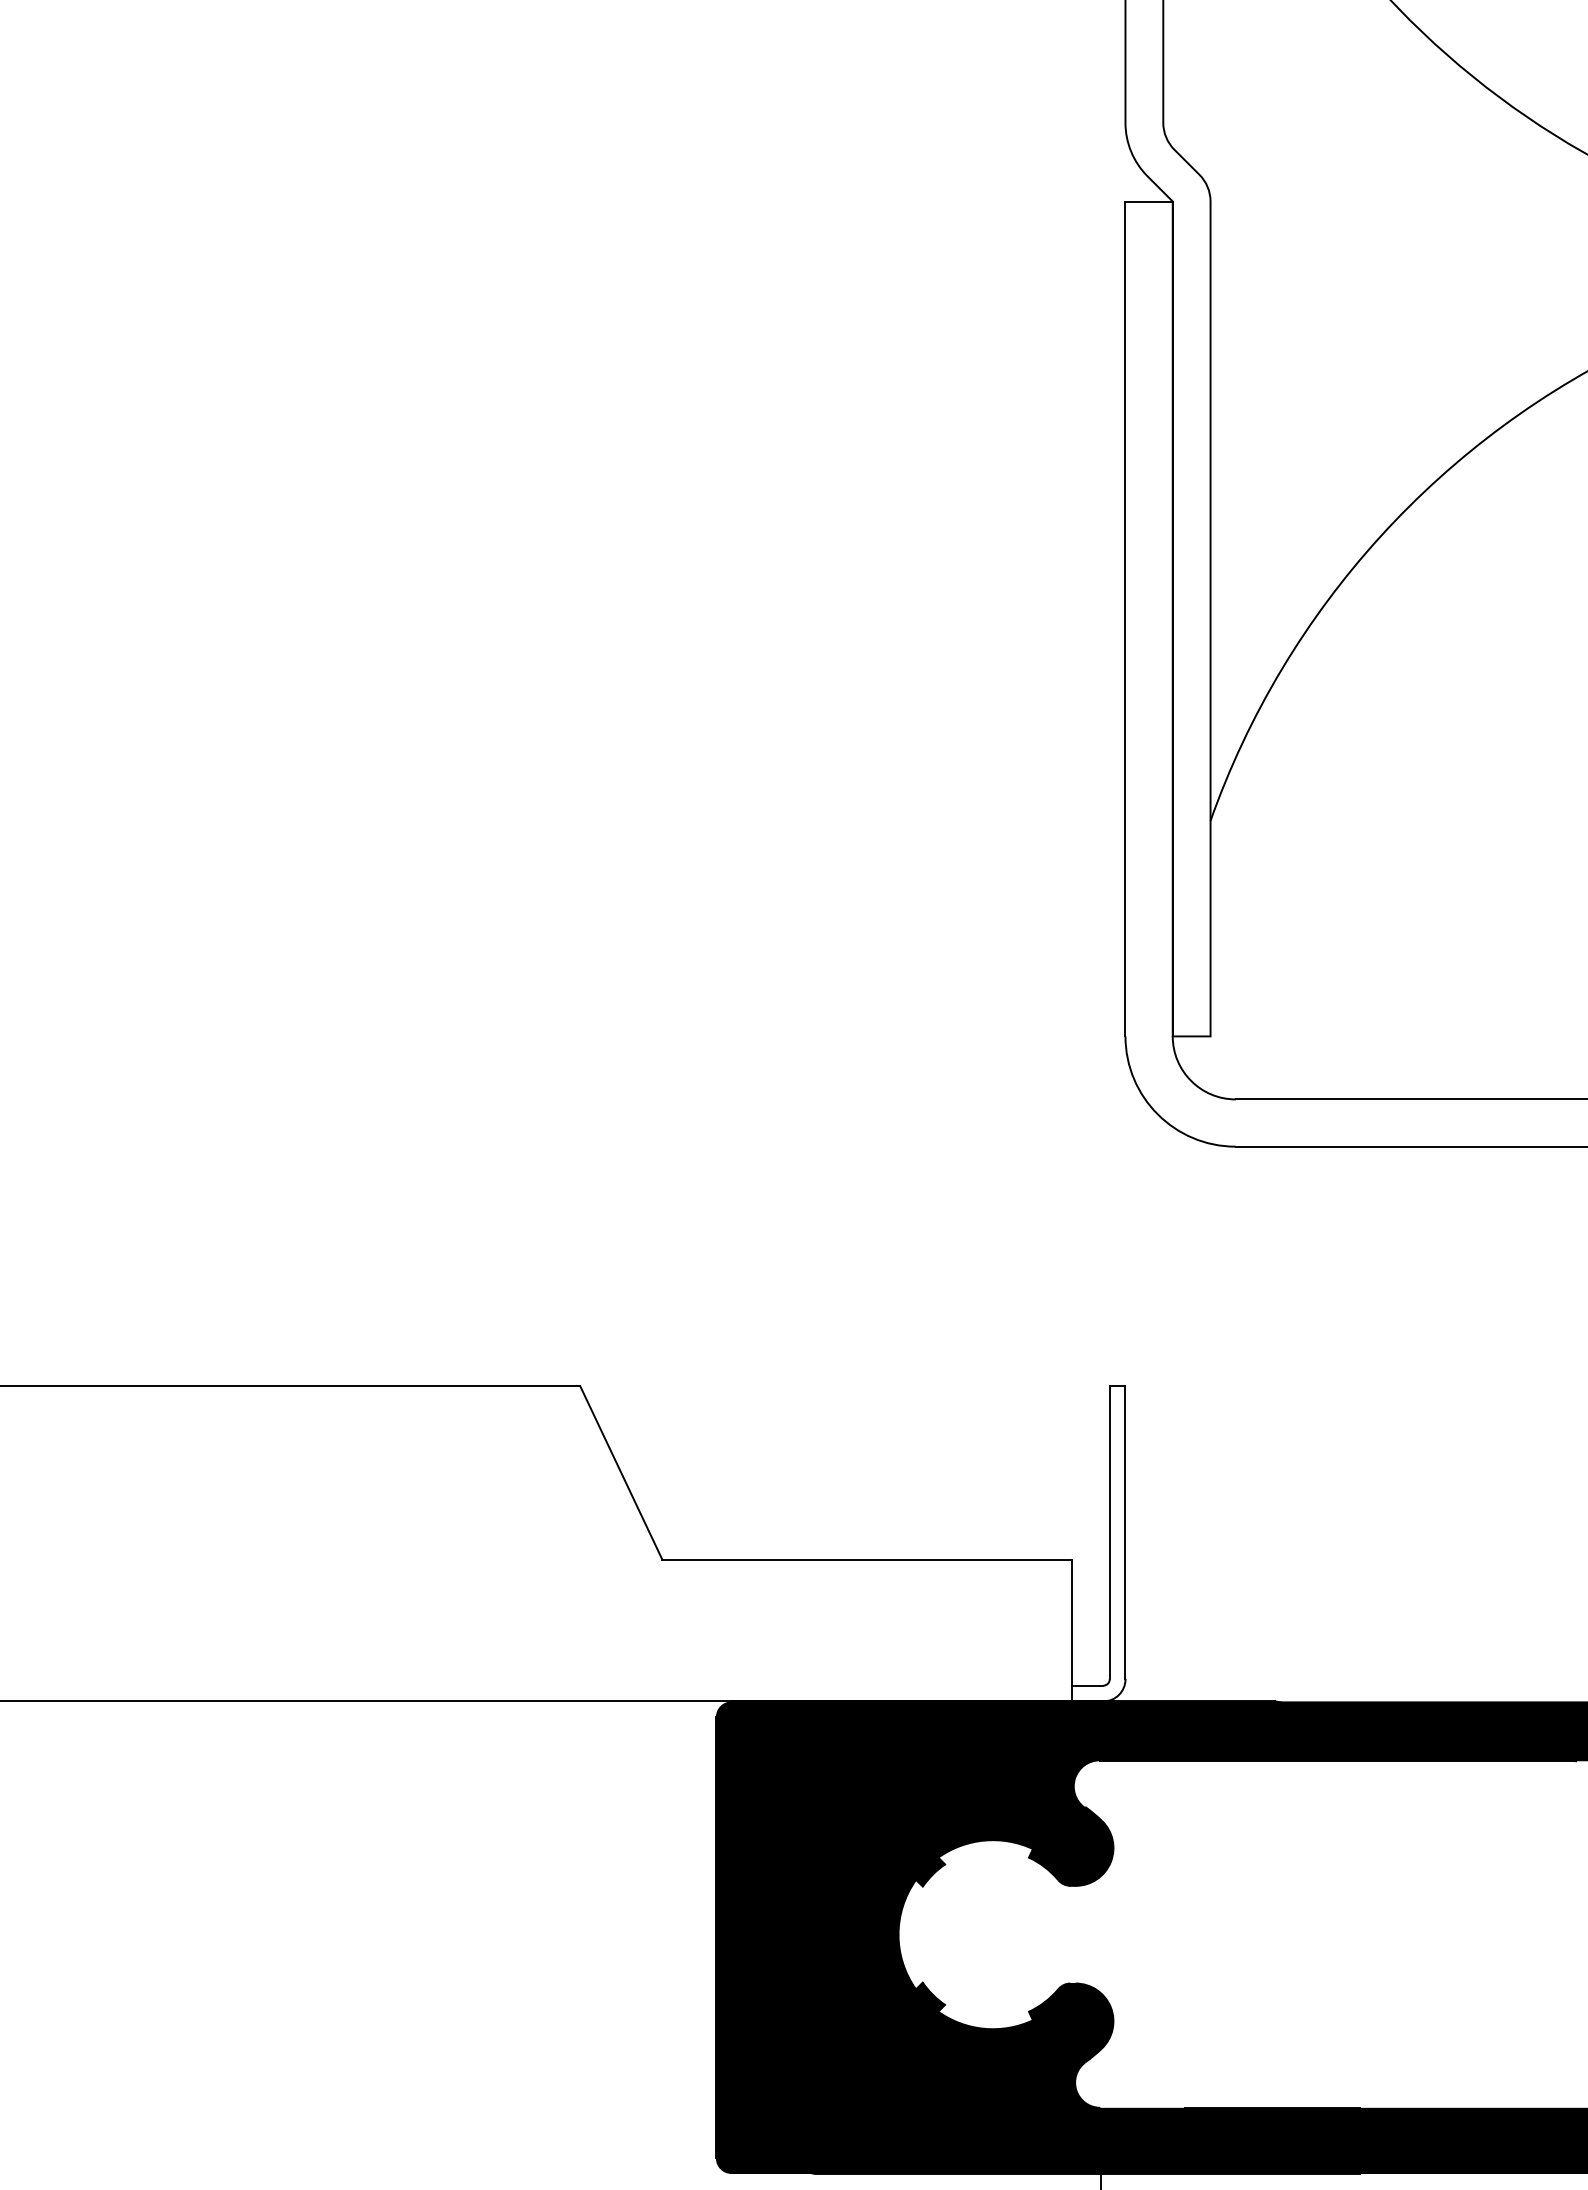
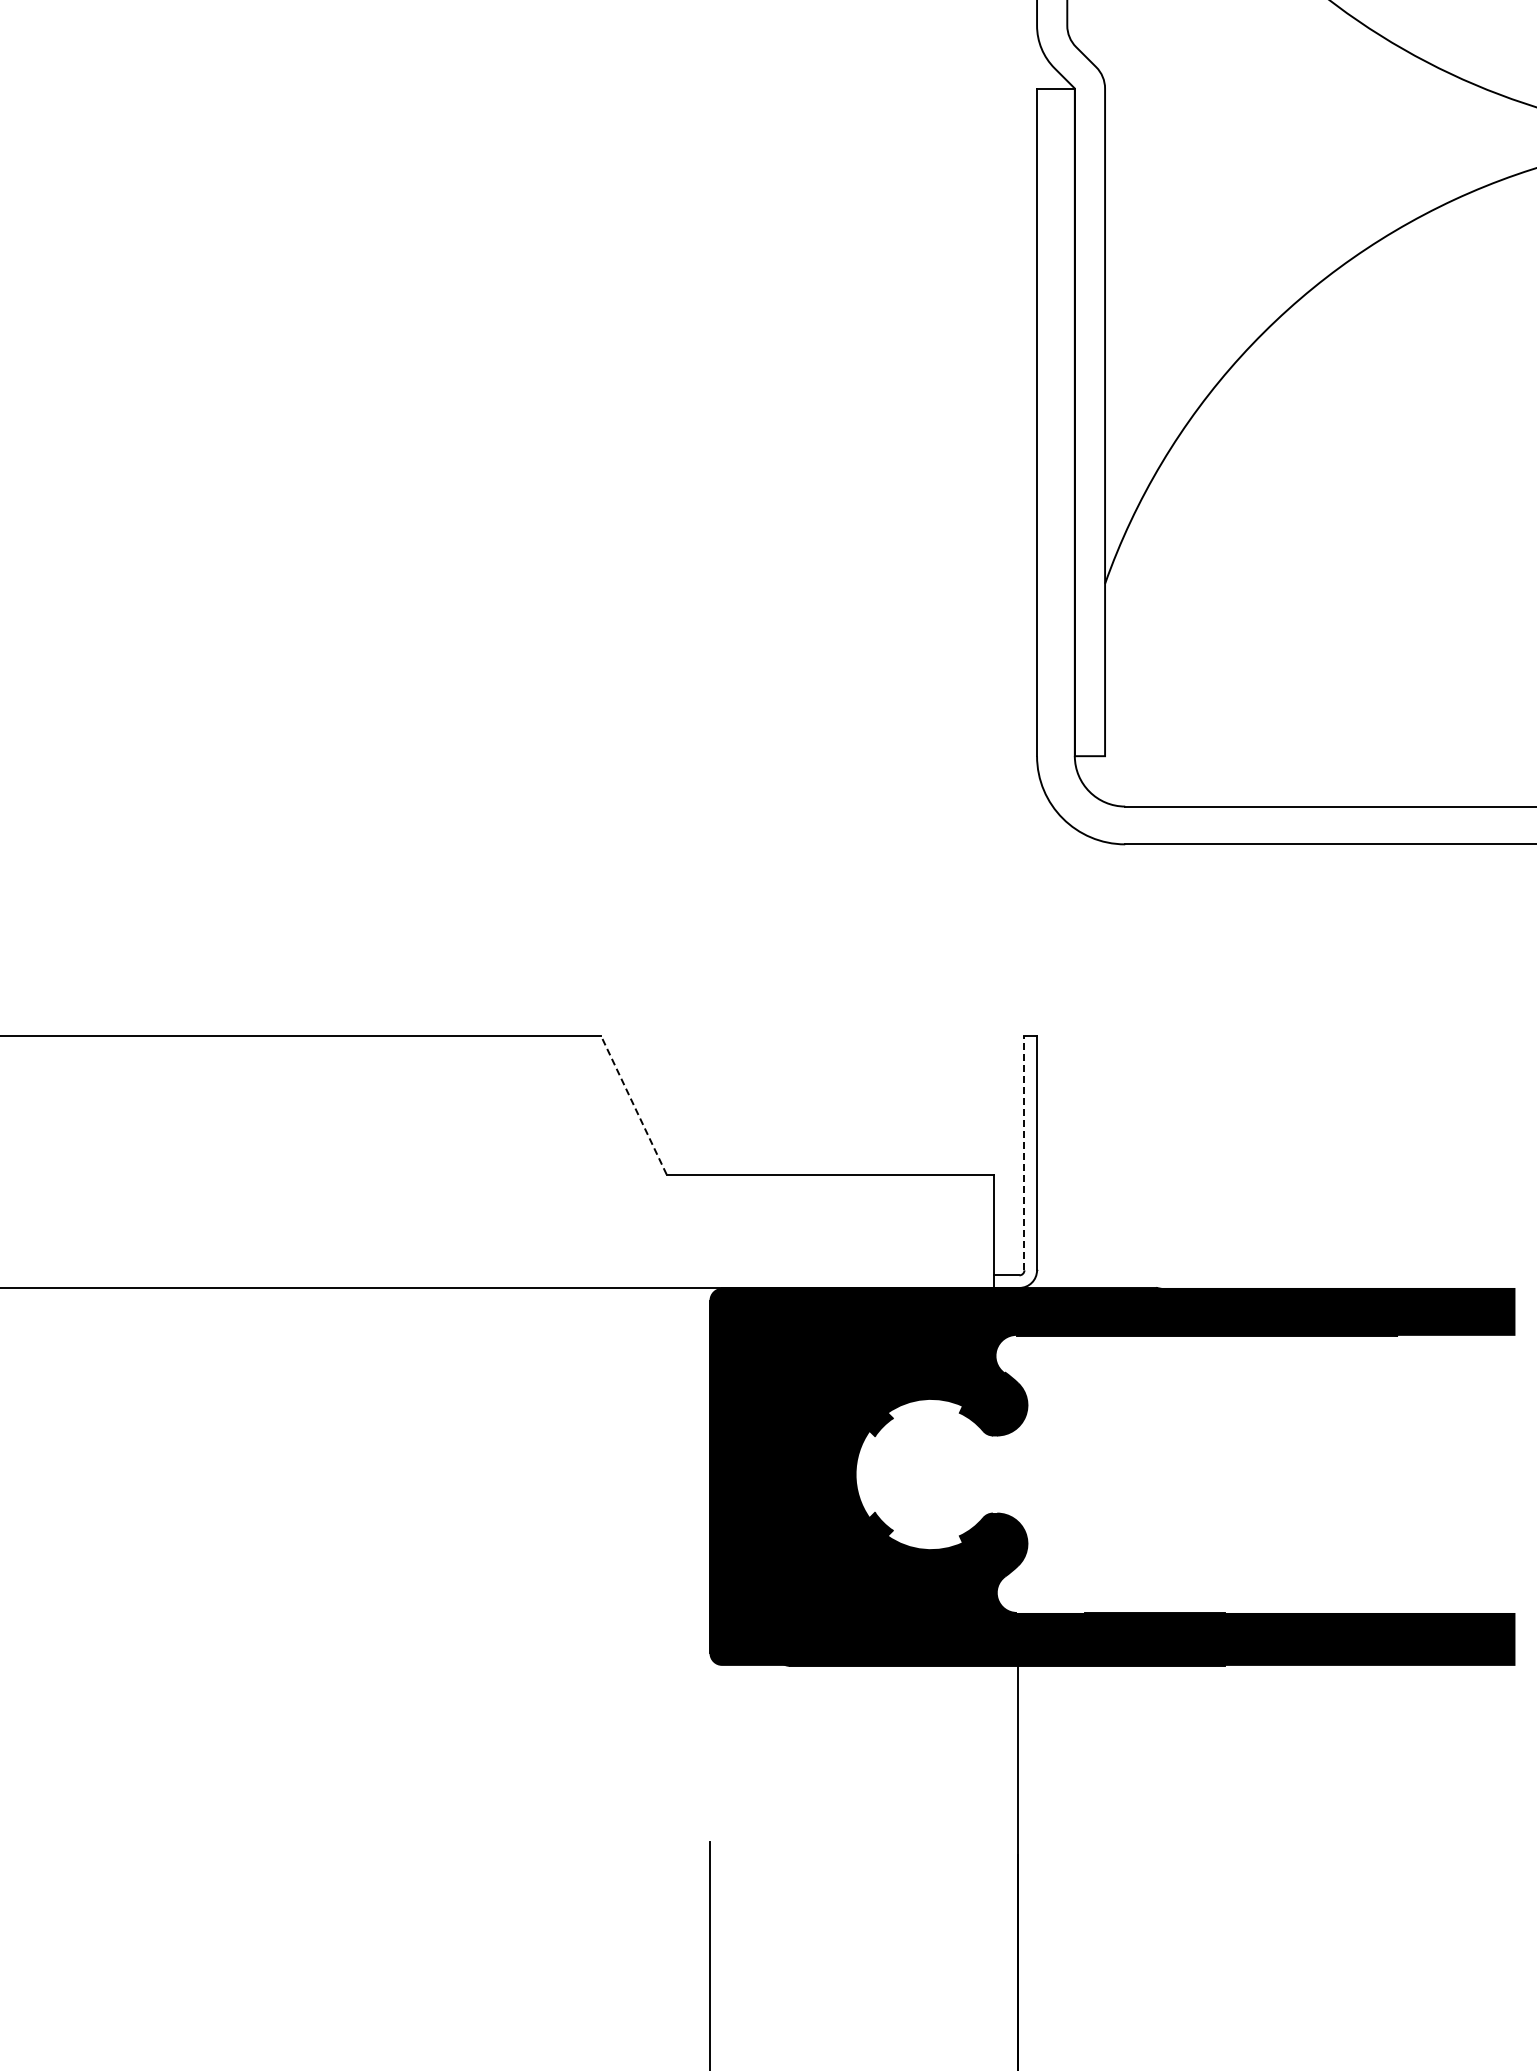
line: (620, 1473) -> (633, 1105), solid -> dashed
line: (1109, 1531) -> (1024, 1152), solid -> dashed

